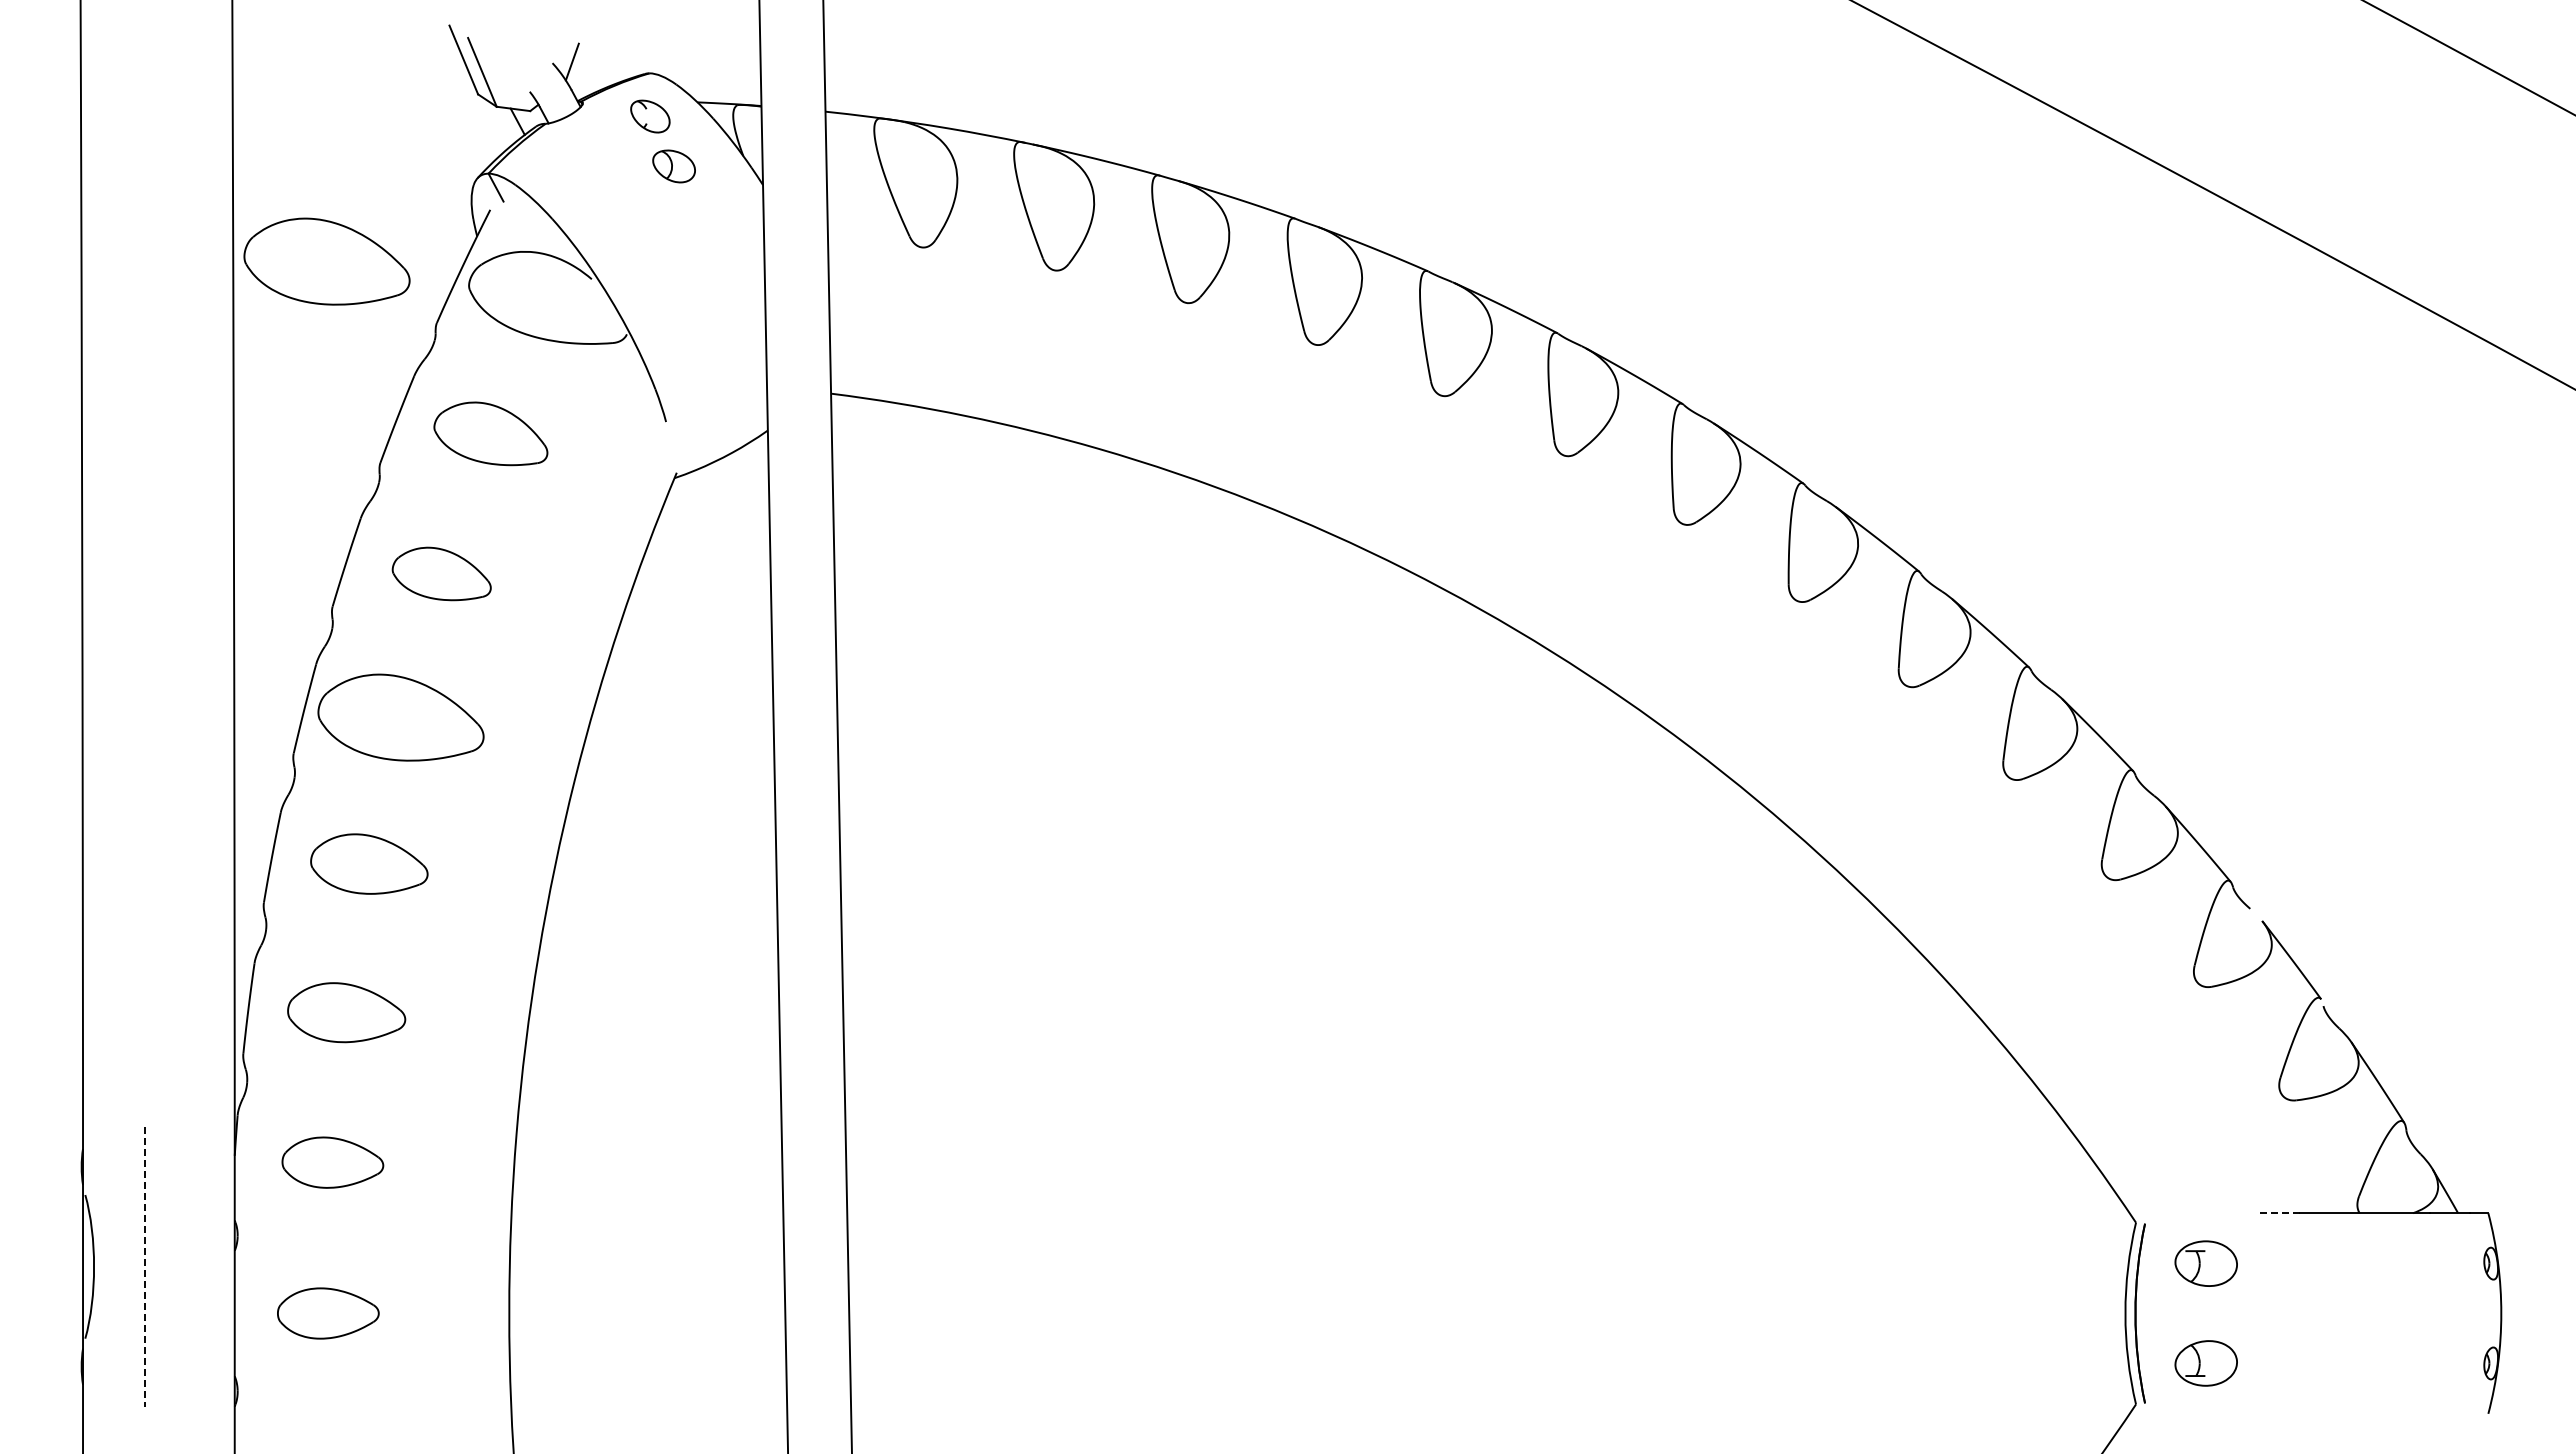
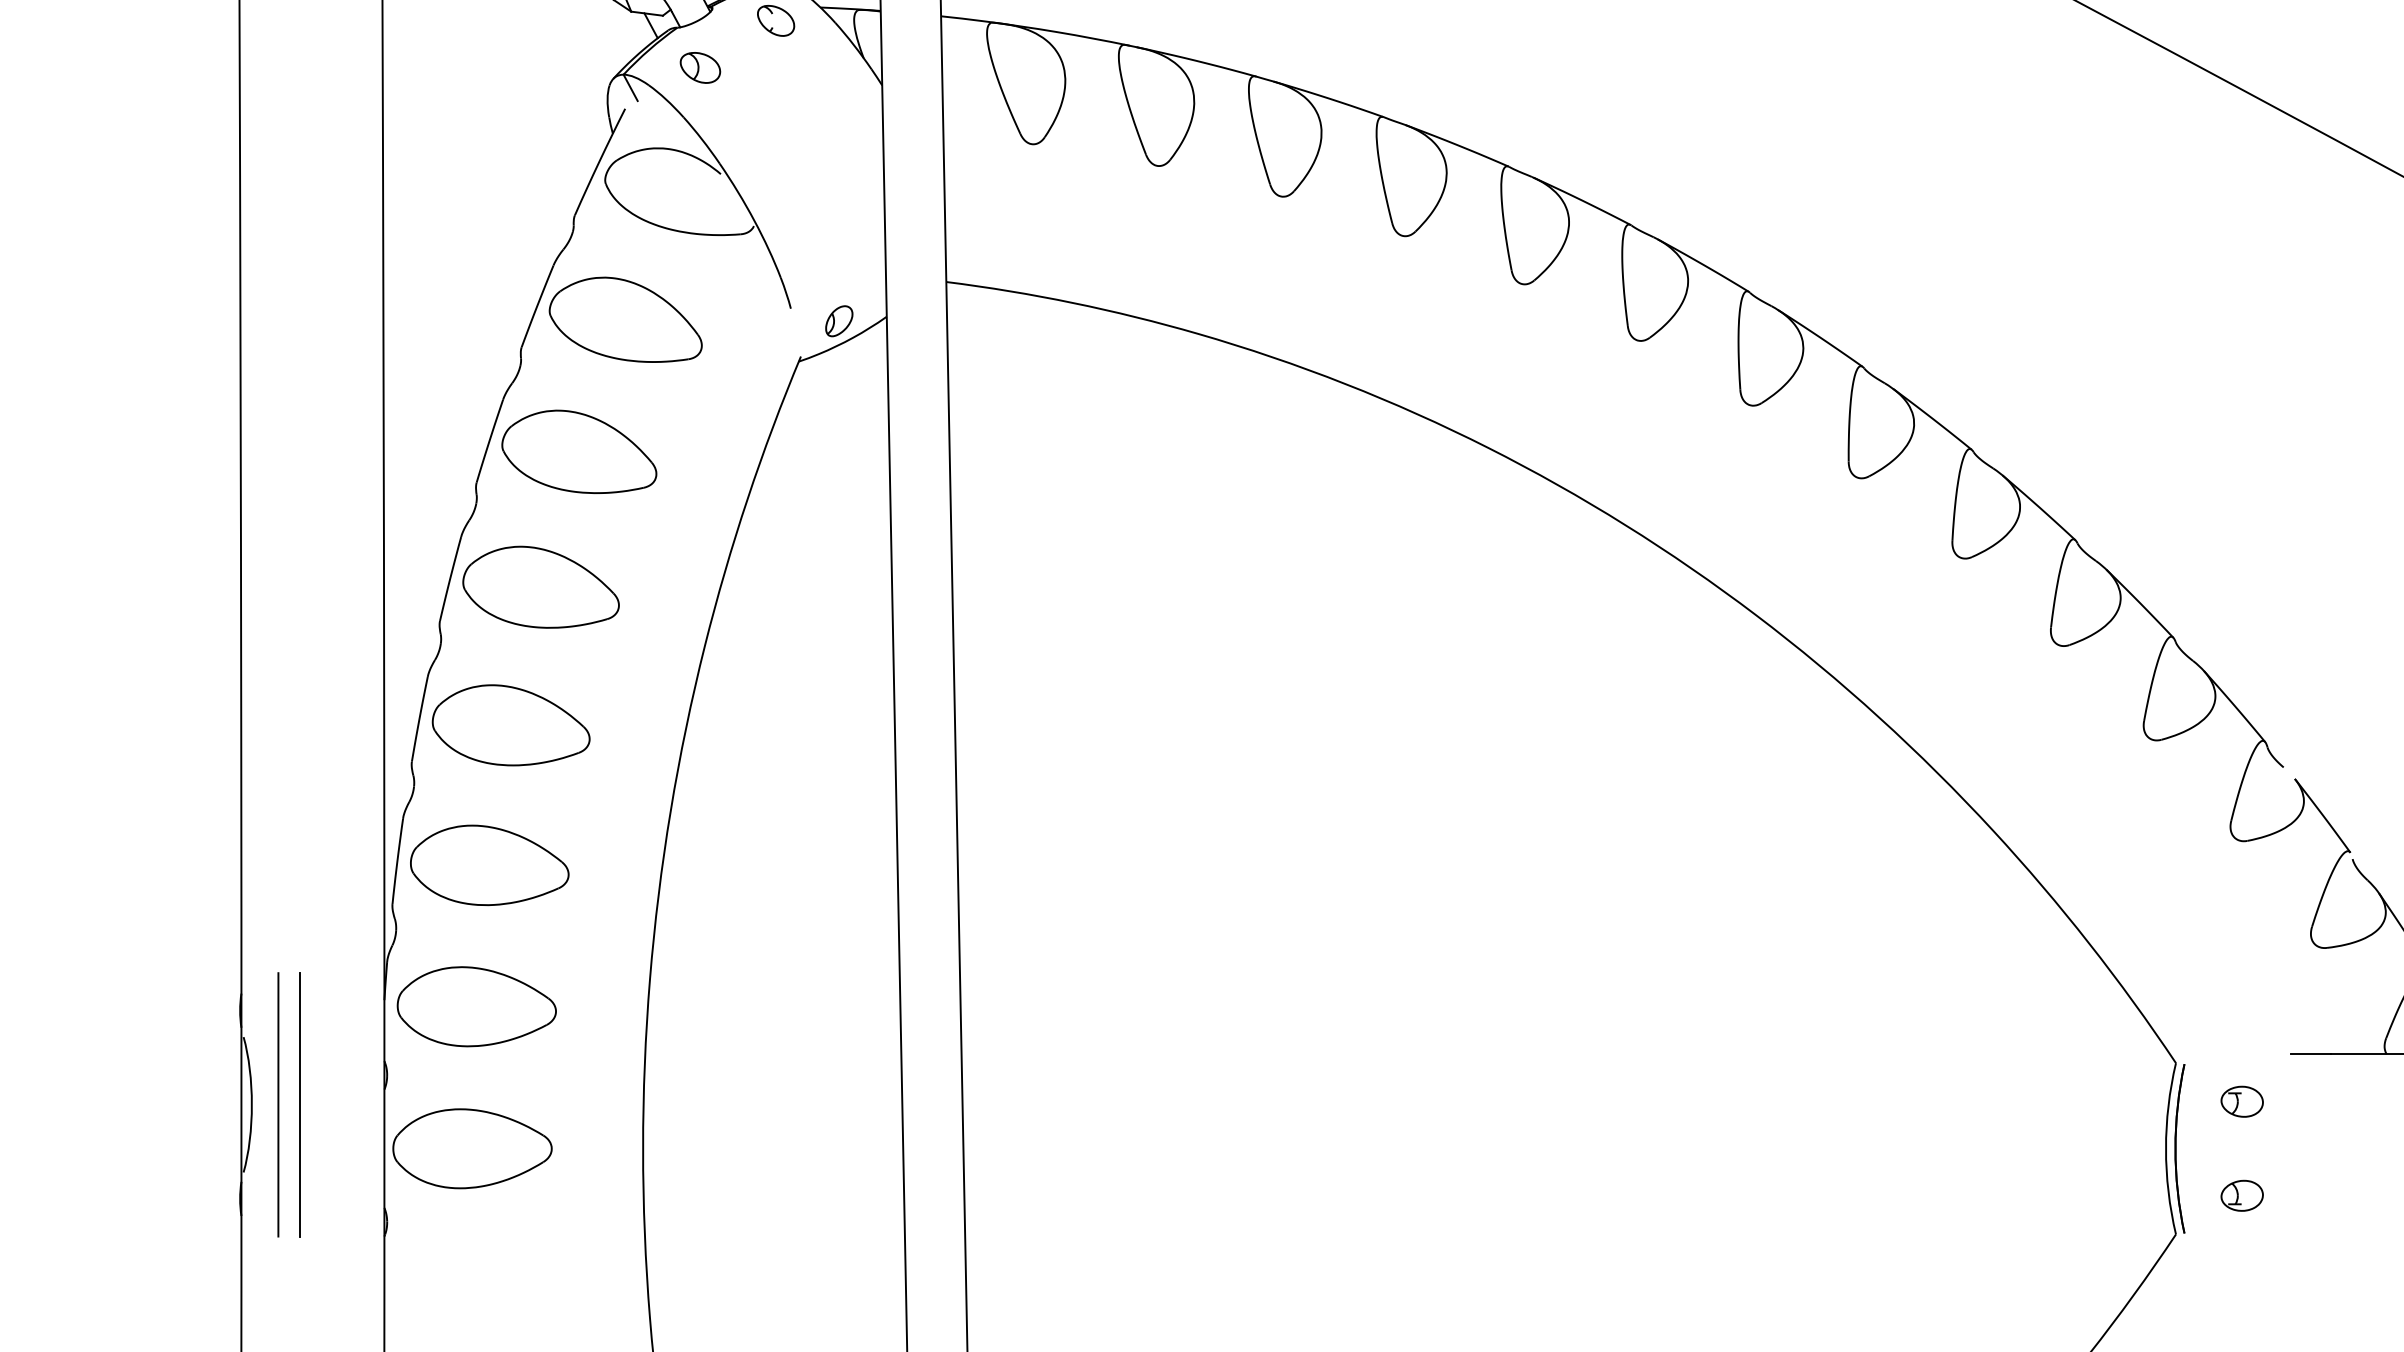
part: (673, 166) -> (699, 67), moved
part: (326, 261) -> (470, 157), removed
part: (490, 433) -> (625, 319), size x1.43
part: (717, 435) -> (839, 321), added
part: (441, 573) -> (579, 451), size x1.67
part: (369, 863) -> (511, 724), size x1.43
part: (346, 1012) -> (489, 865), size x1.43
part: (332, 1162) -> (476, 1006), size x1.67
line: (2279, 1213) -> (2311, 1054), dashed -> solid
part: (2206, 1263) -> (2242, 1101), size x0.71
line: (122, 1266) -> (278, 1104), added
line: (144, 1266) -> (299, 1104), dashed -> solid
part: (328, 1313) -> (472, 1148), size x1.67
part: (2206, 1363) -> (2242, 1195), size x0.71

